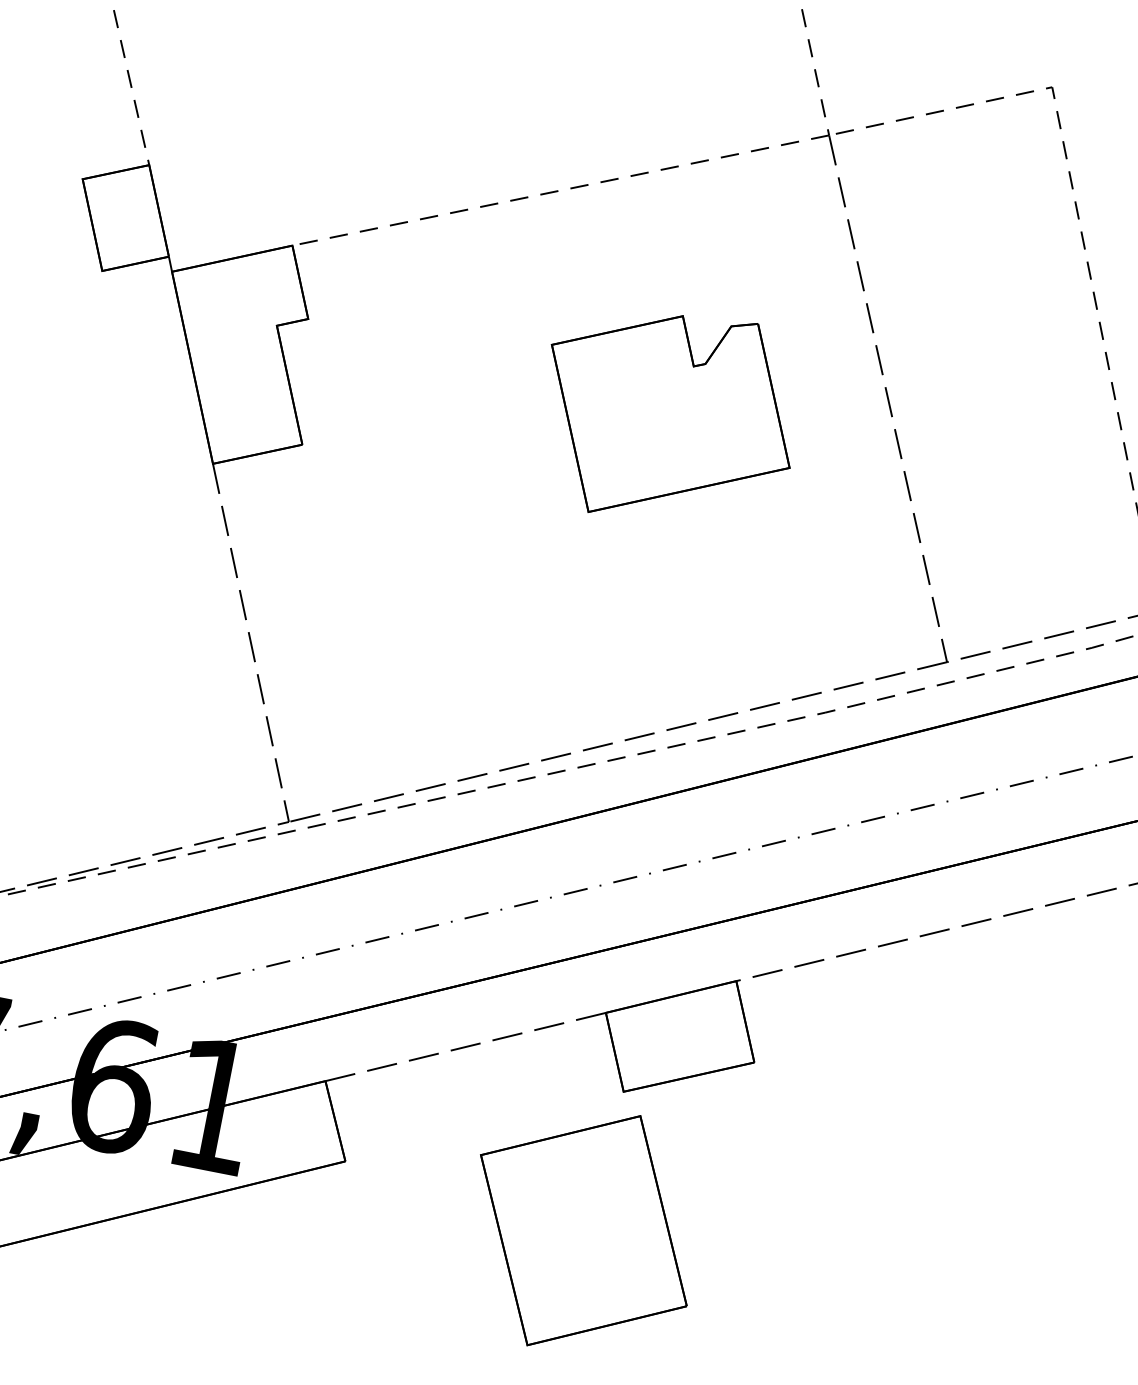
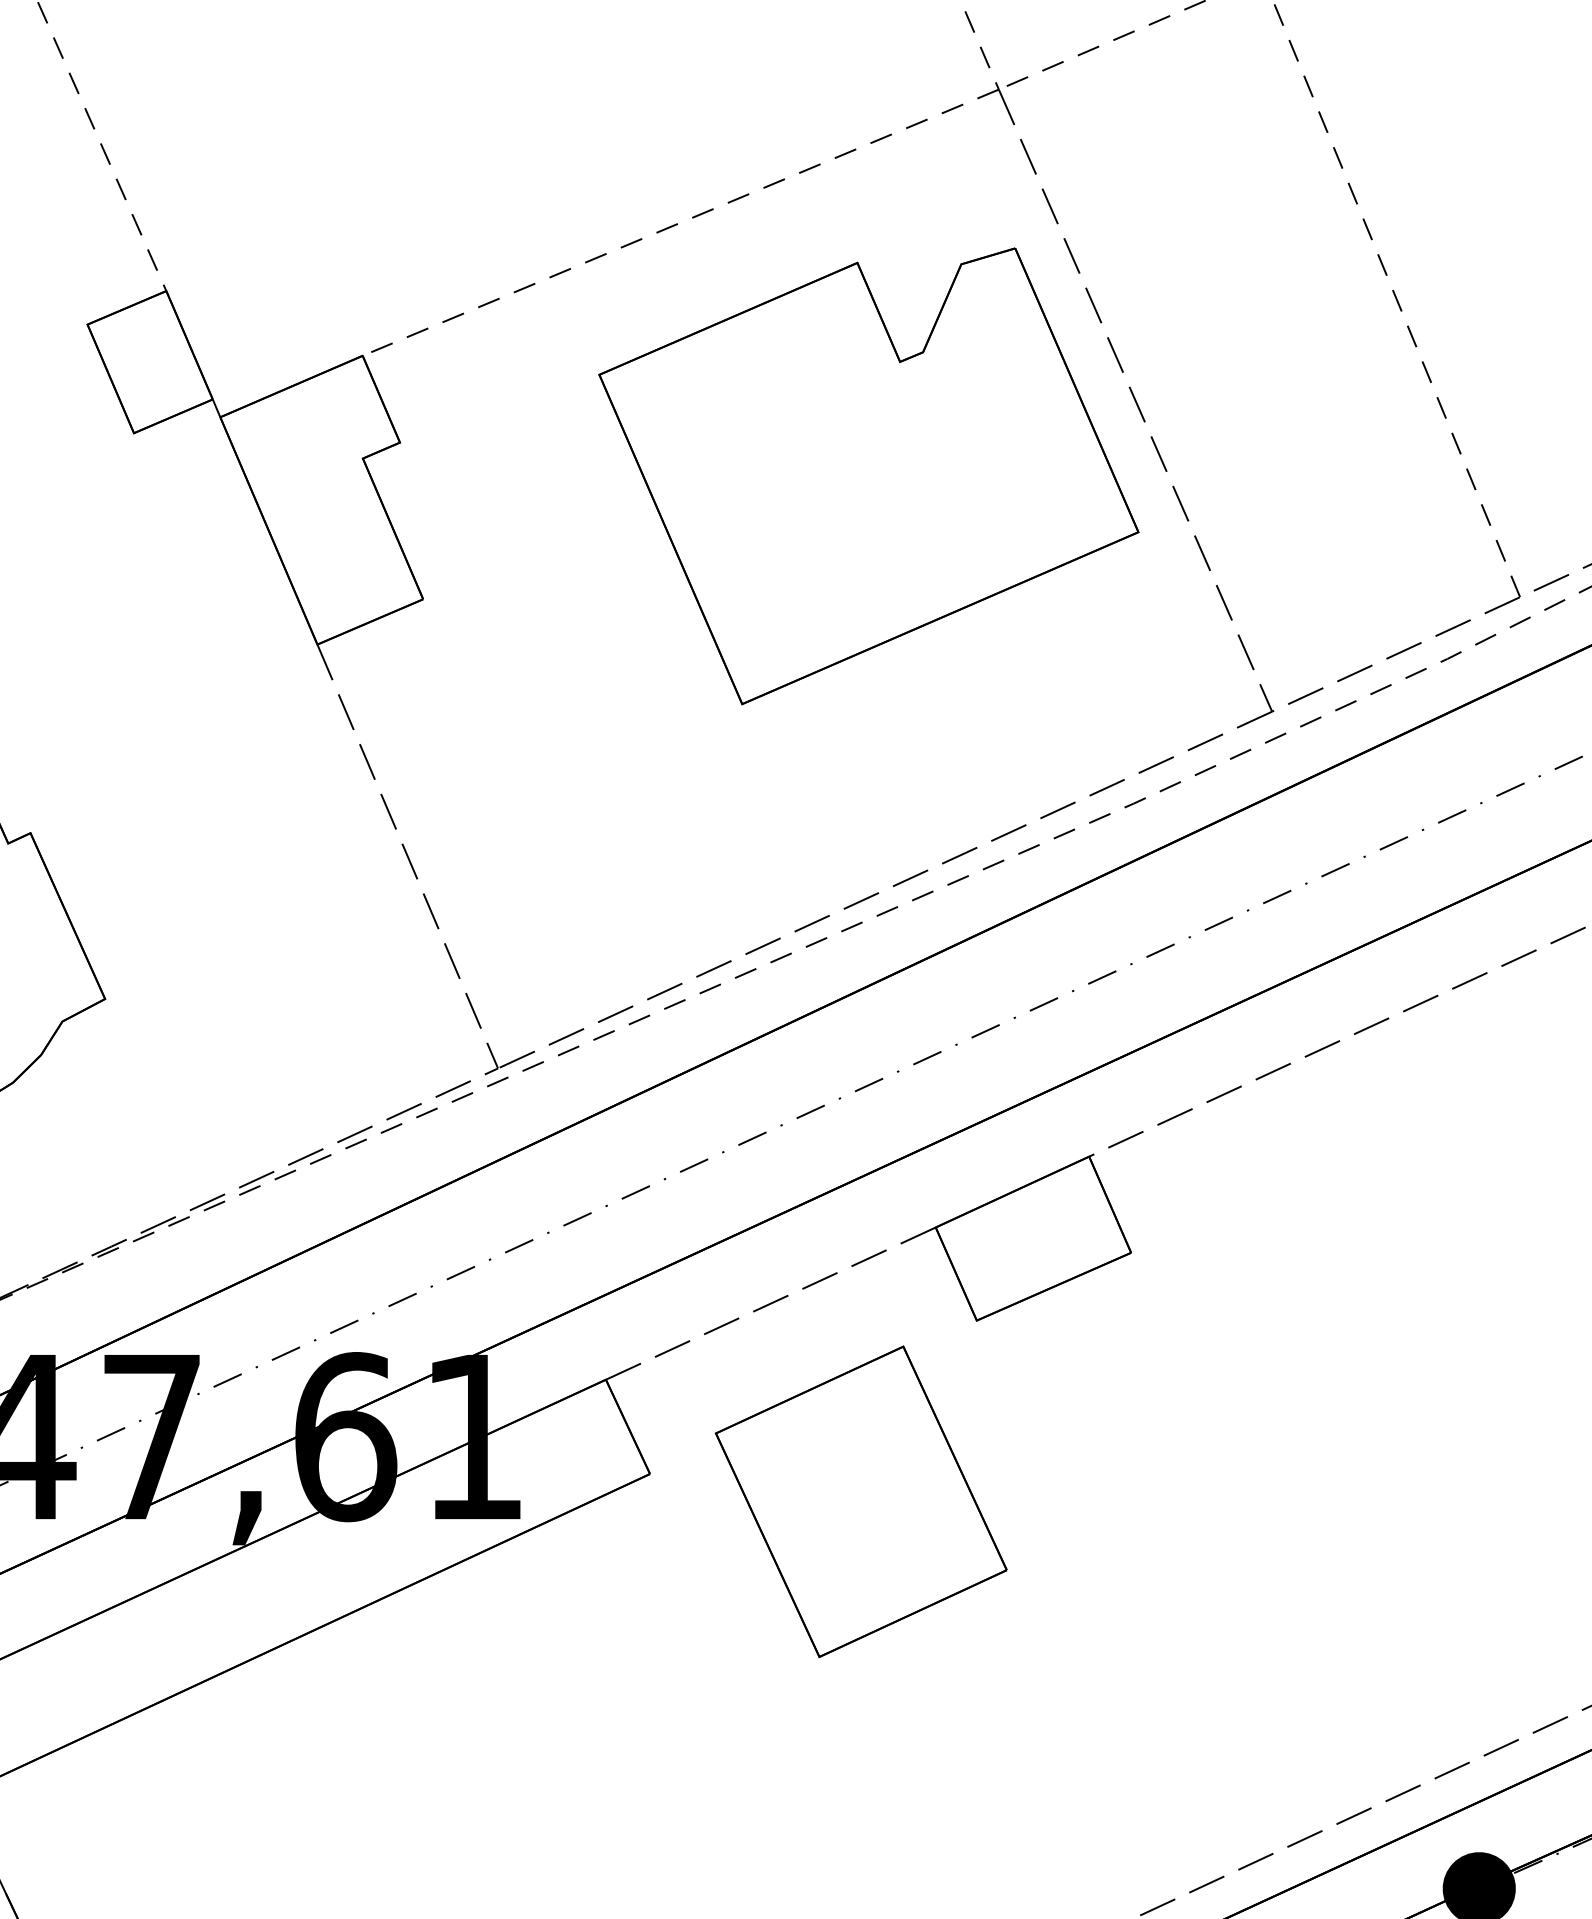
part: (668, 417) -> (868, 476), size x1.67
part: (583, 1230) -> (860, 1501), moved

